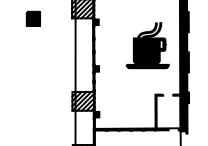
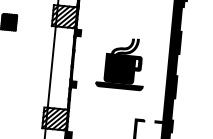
part: (147, 45) -> (121, 63), moved

